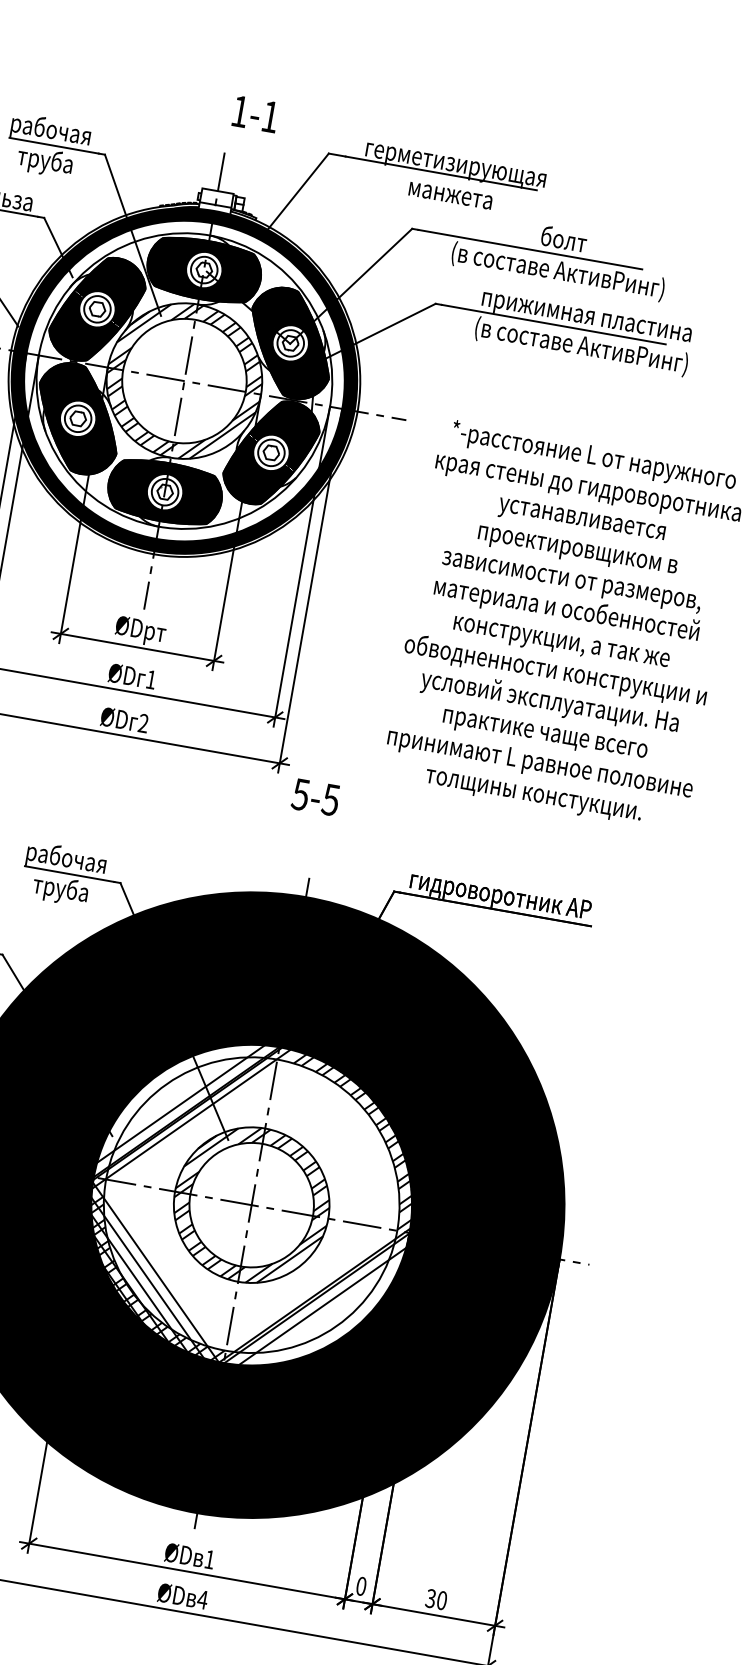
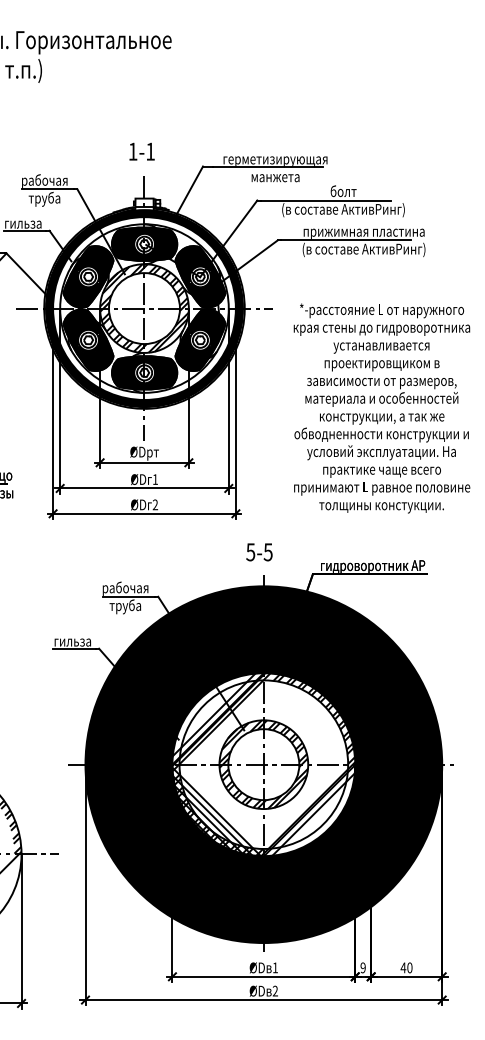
text: (254, 113) -> (141, 151), moved
text: (315, 797) -> (259, 552), moved
text: (360, 1585) -> (362, 967), 0 -> 9
text: (431, 1597) -> (403, 967), 30 -> 40
text: (203, 1598) -> (275, 990), 4 -> 2

